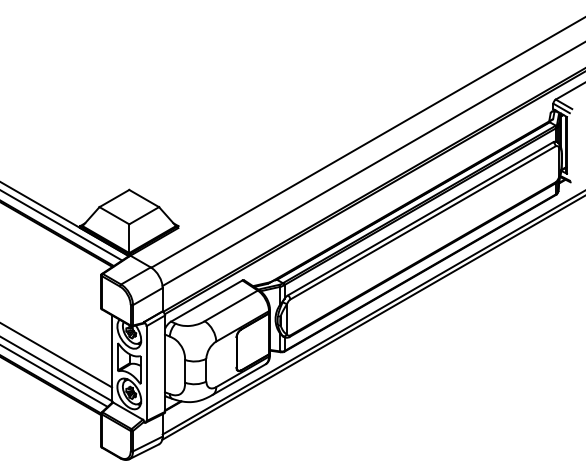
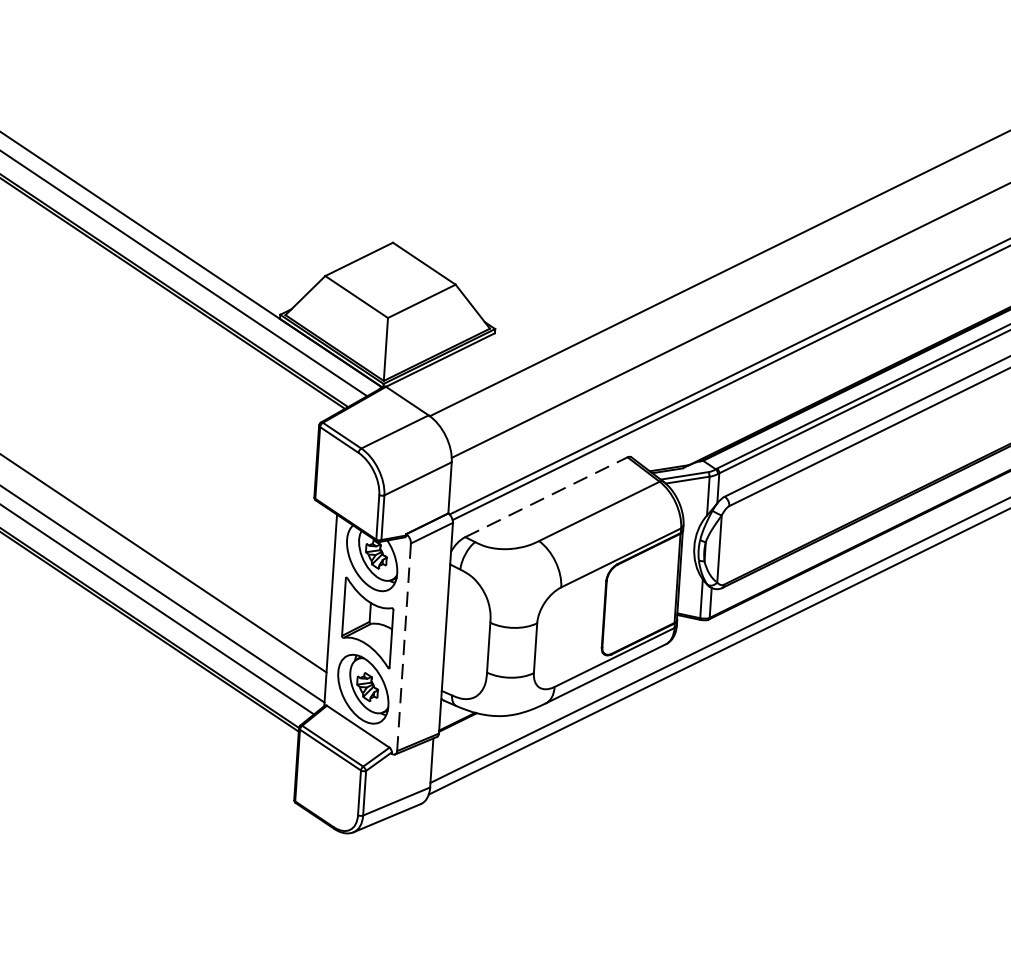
line: (207, 300) -> (548, 496), solid -> dashed
line: (146, 374) -> (403, 649), solid -> dashed

